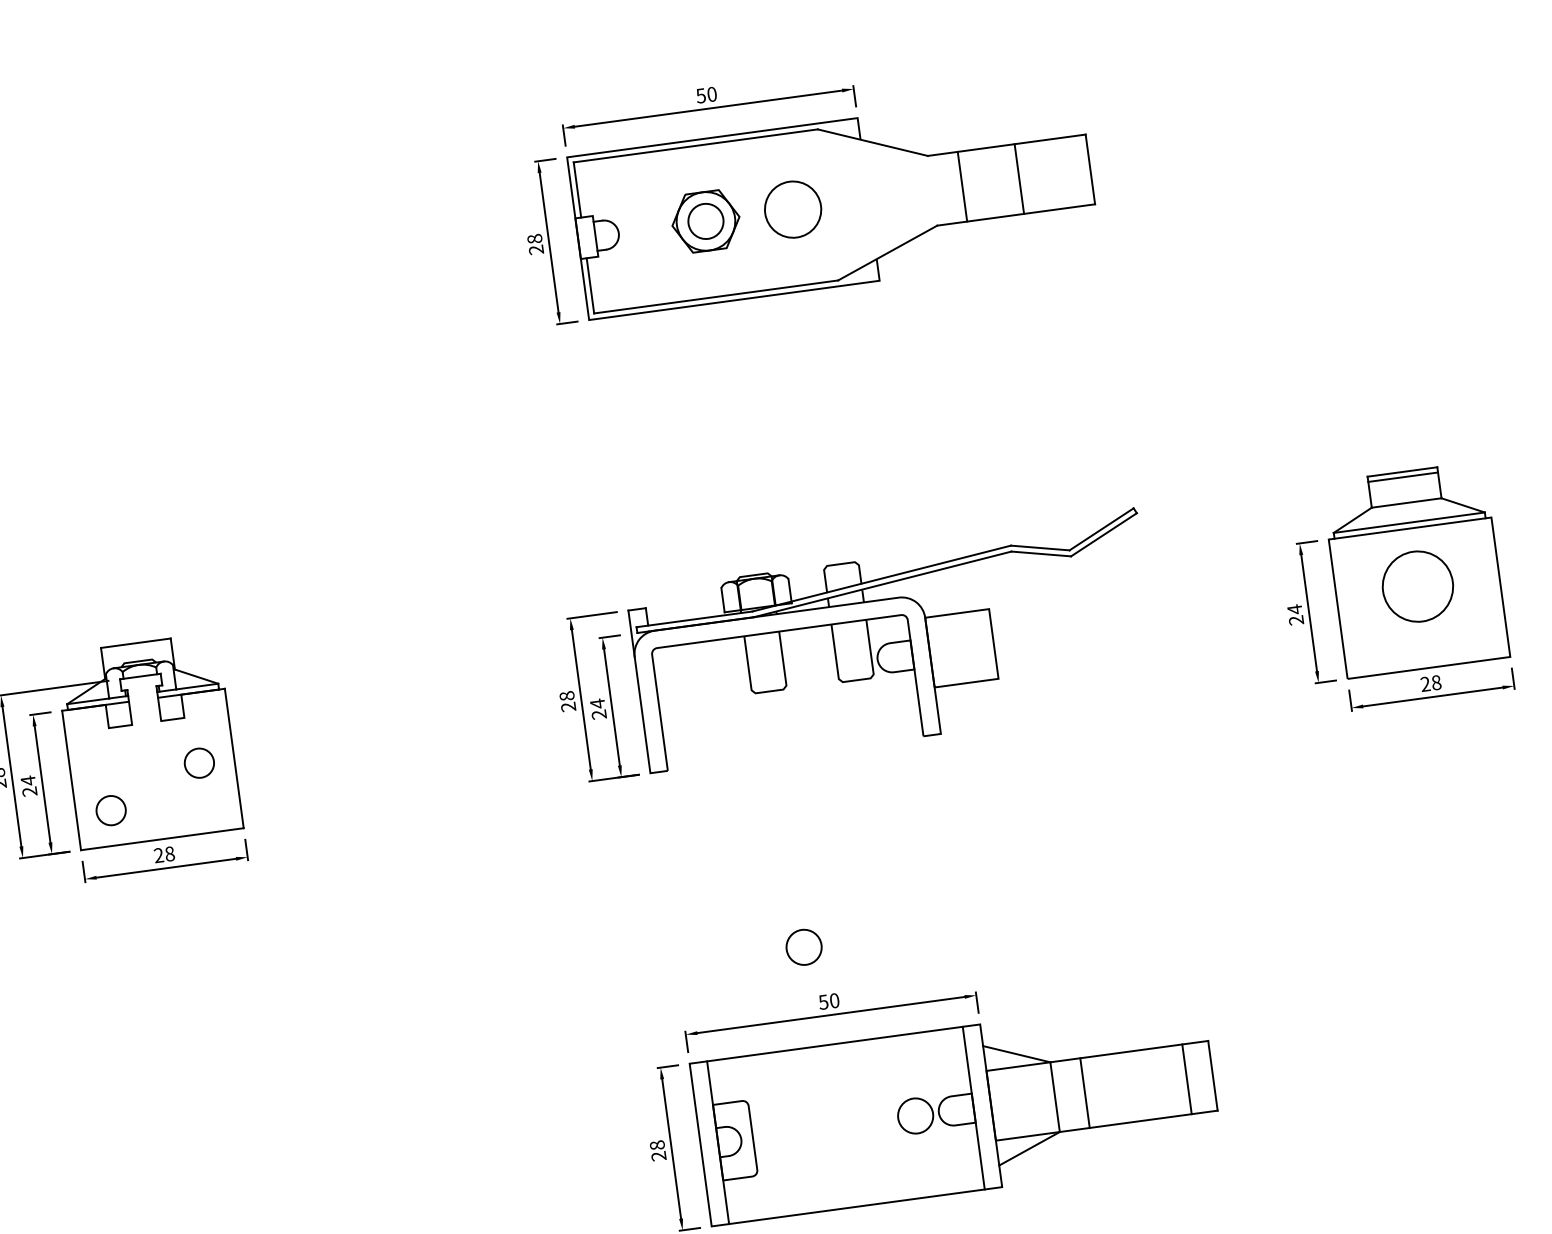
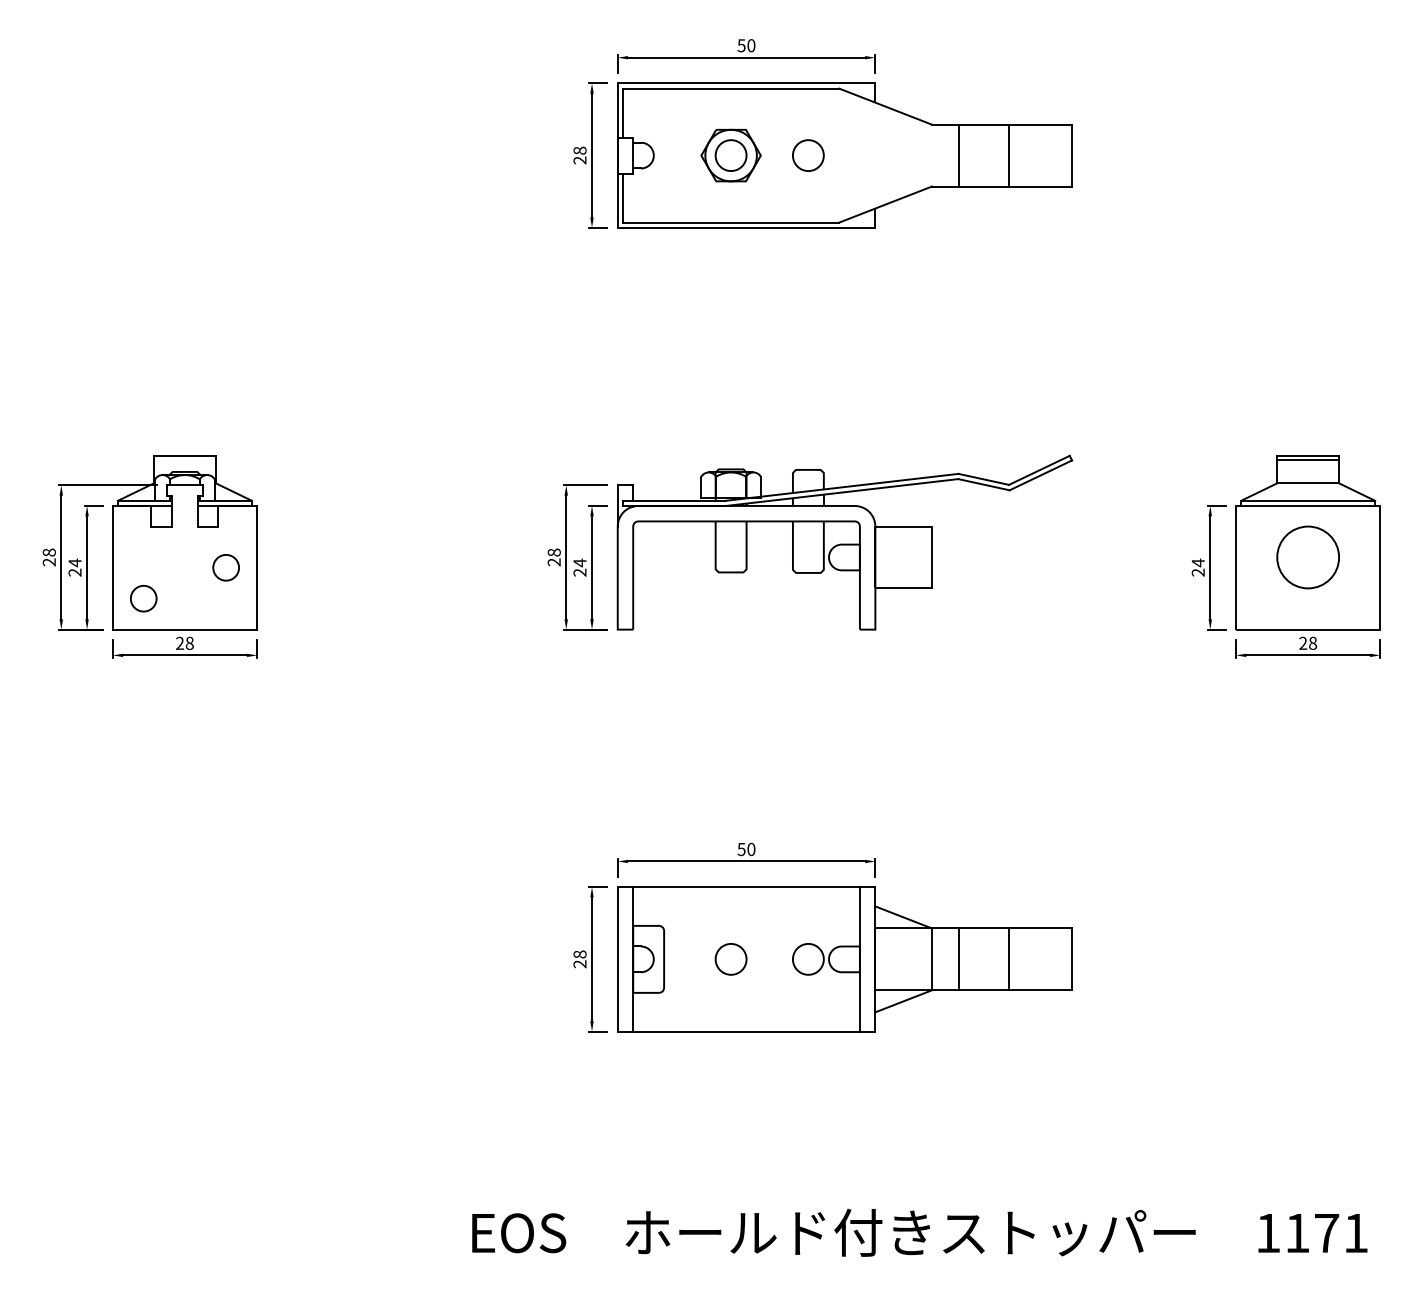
circle: (792, 209) -> (807, 155), size x0.62
circle: (803, 947) -> (730, 959), moved
line: (1187, 1079) -> (1009, 959), moved

